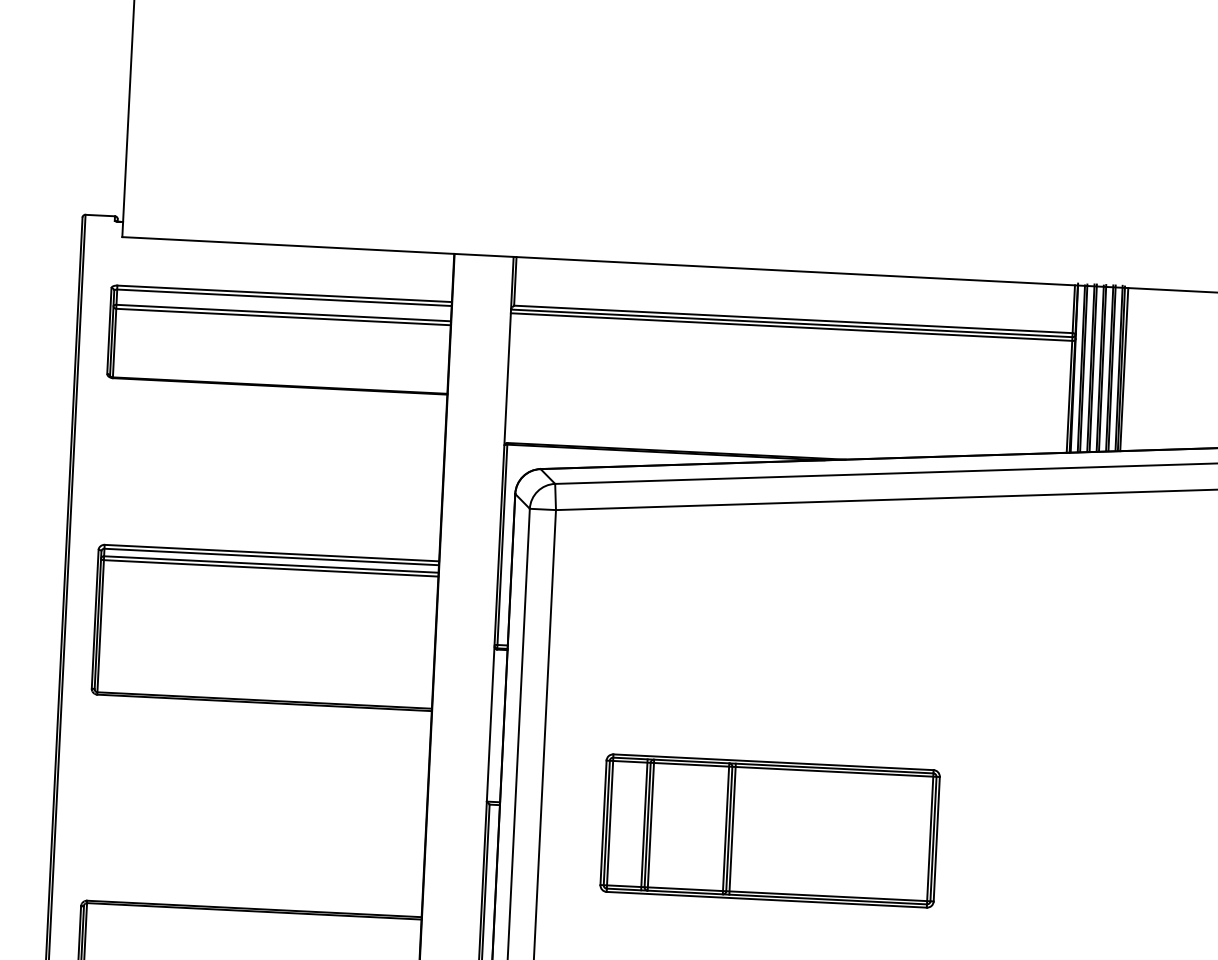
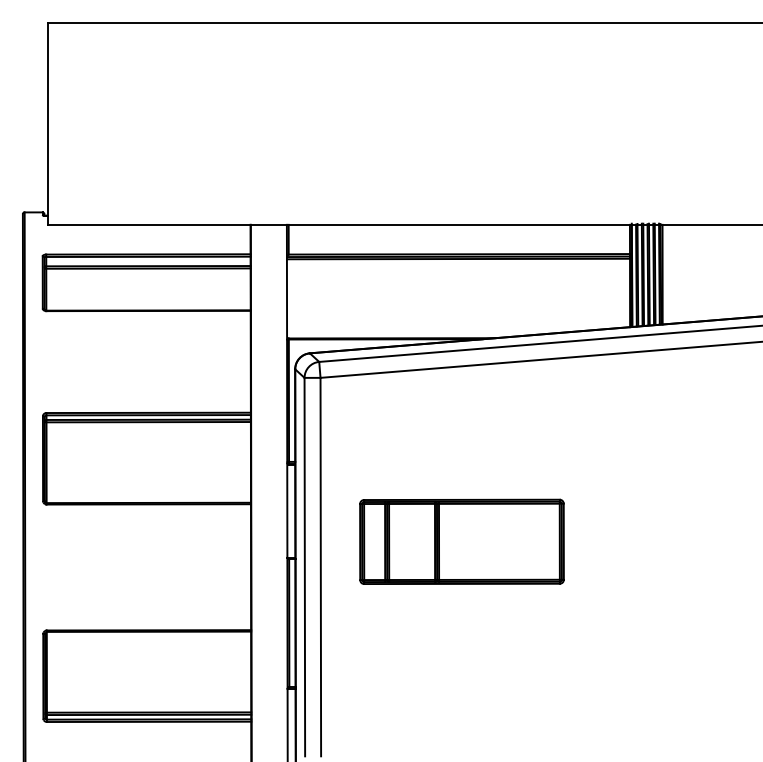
part: (769, 830) -> (461, 541), moved

